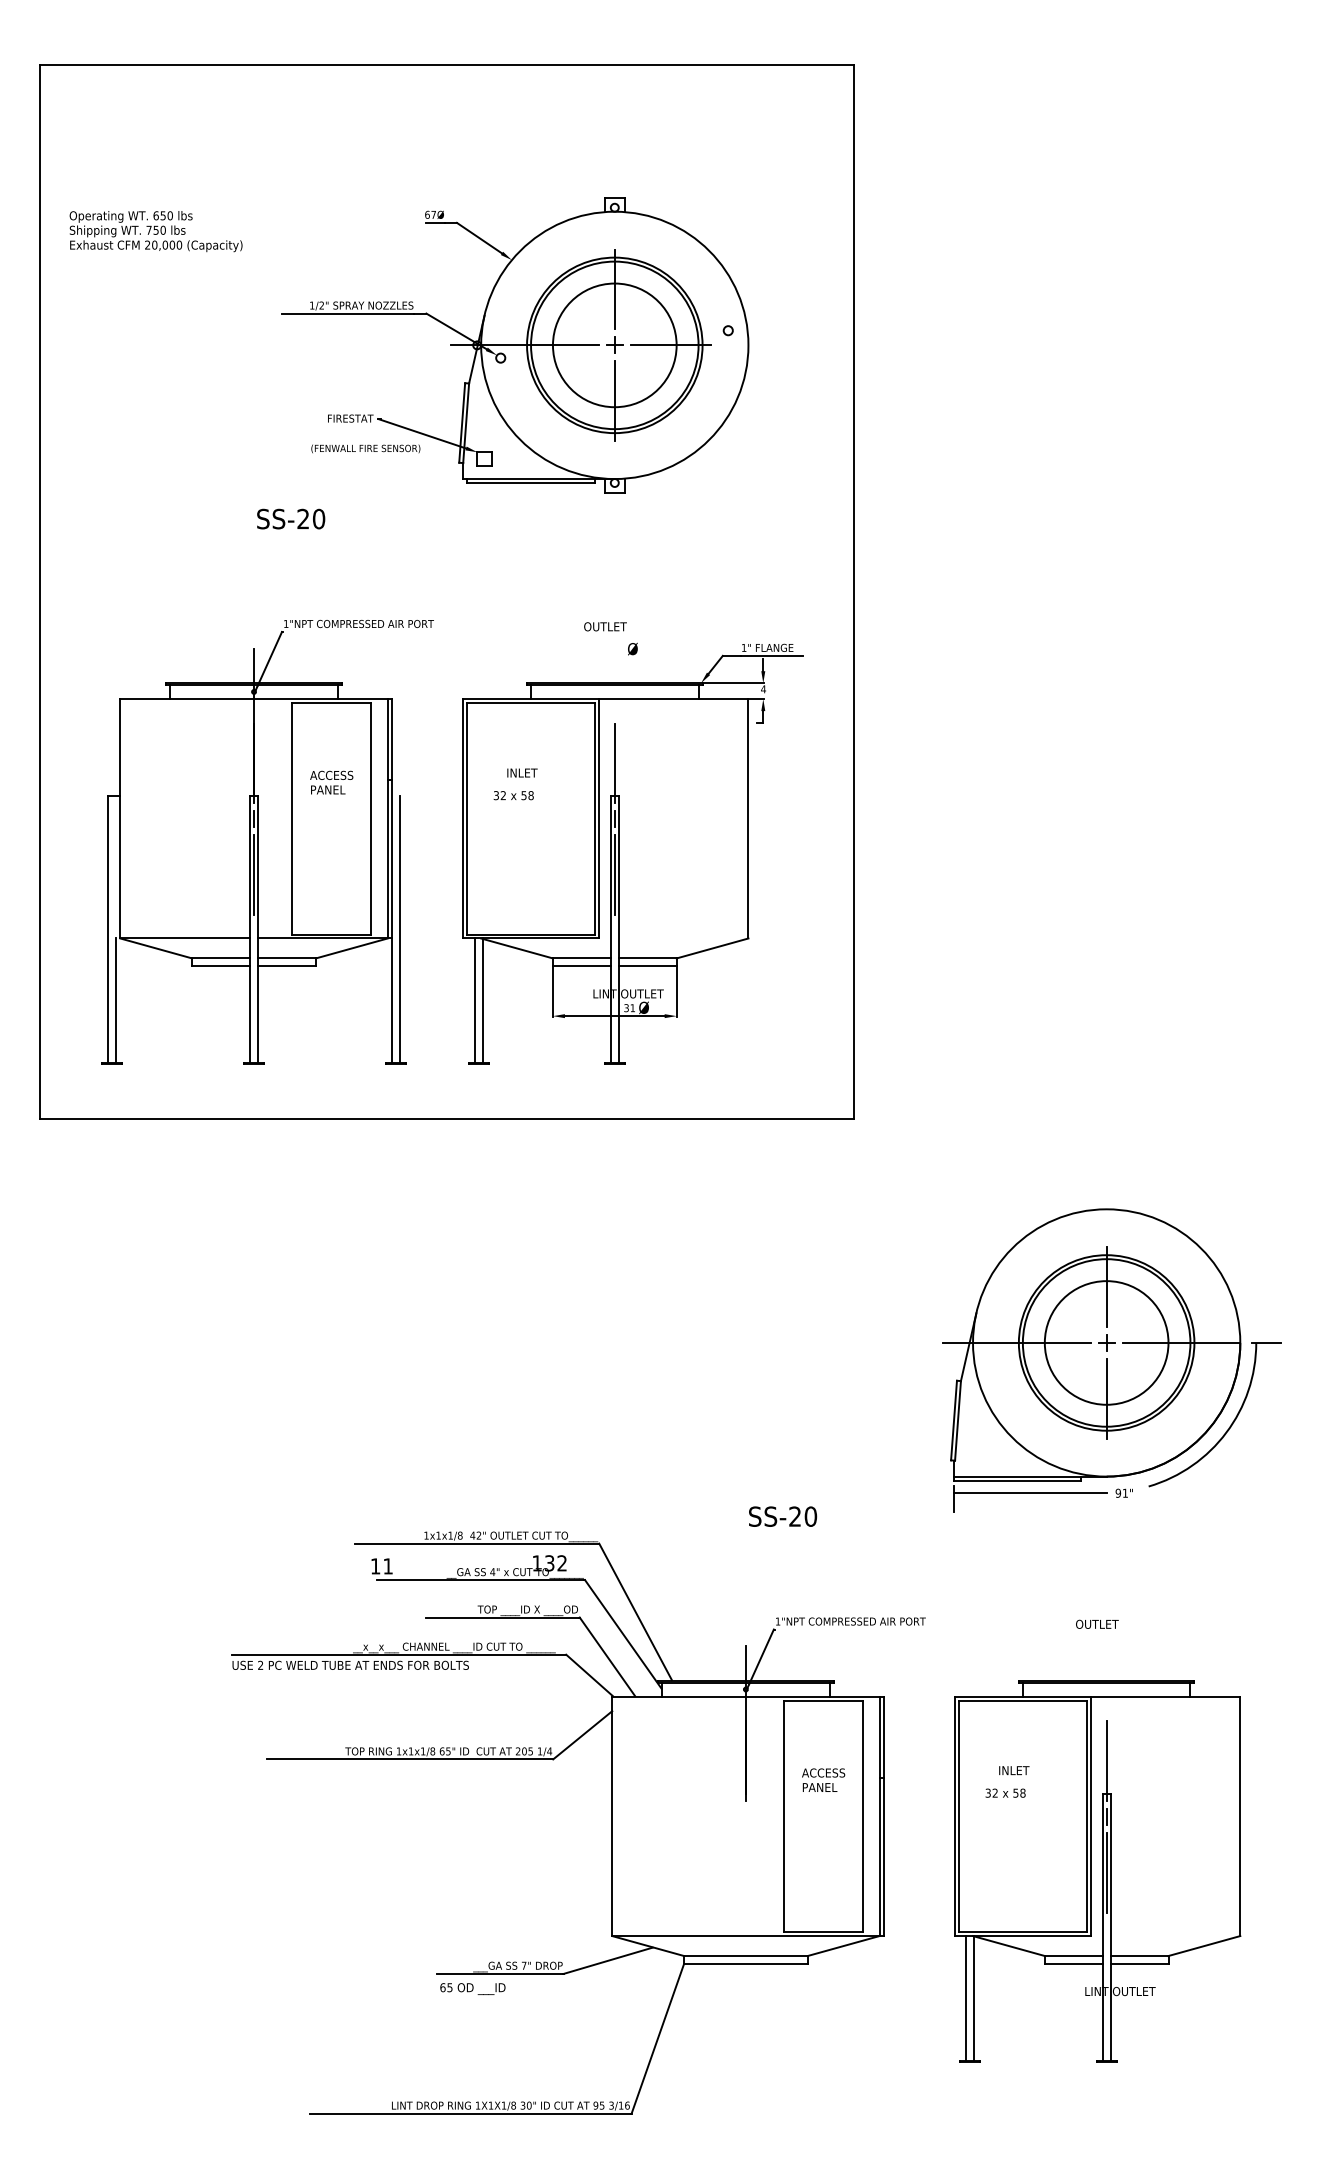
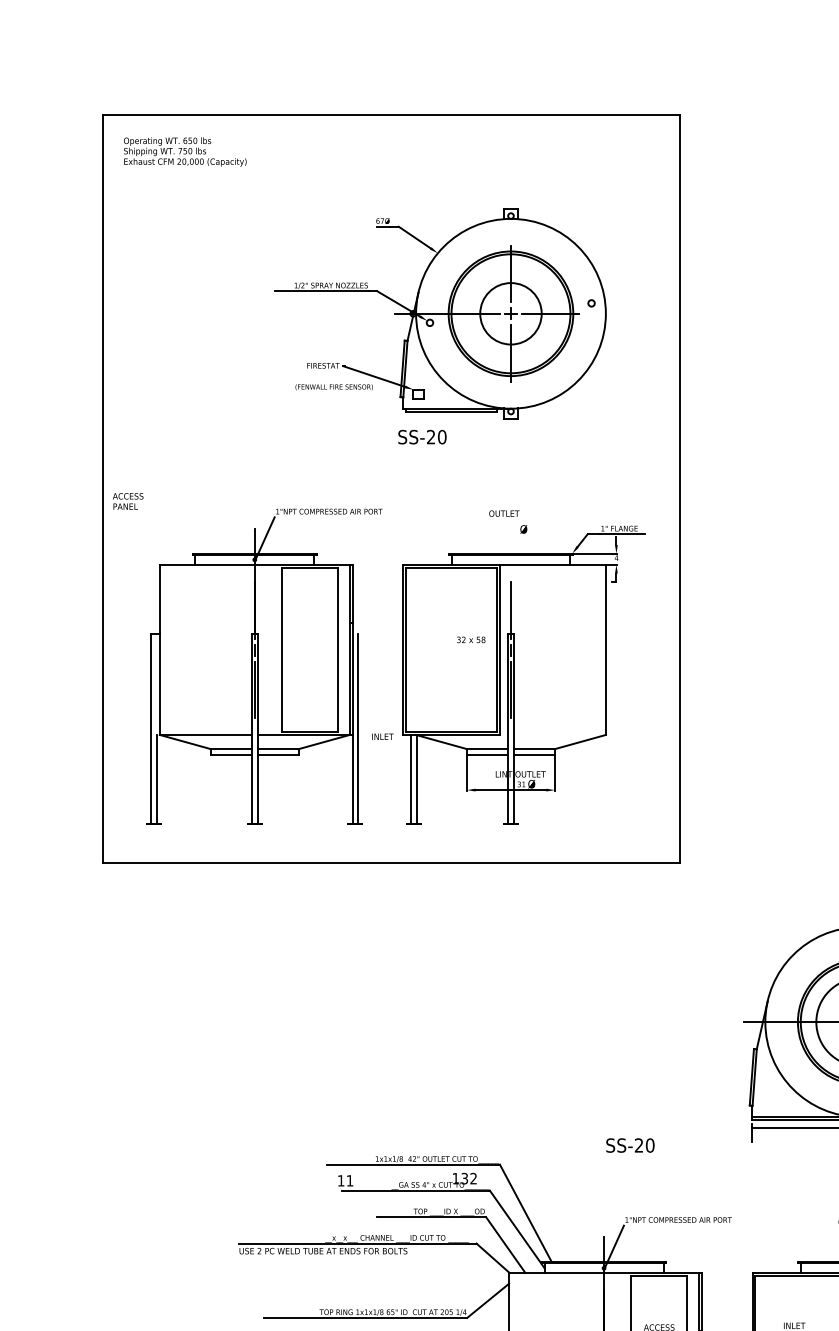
text: (155, 231) -> (184, 151), moved
circle: (614, 345) -> (510, 313), size x0.7
text: (291, 518) -> (422, 436), moved
text: (522, 772) -> (382, 736), moved
text: (331, 782) -> (128, 501), moved
text: (513, 795) -> (471, 639), moved

